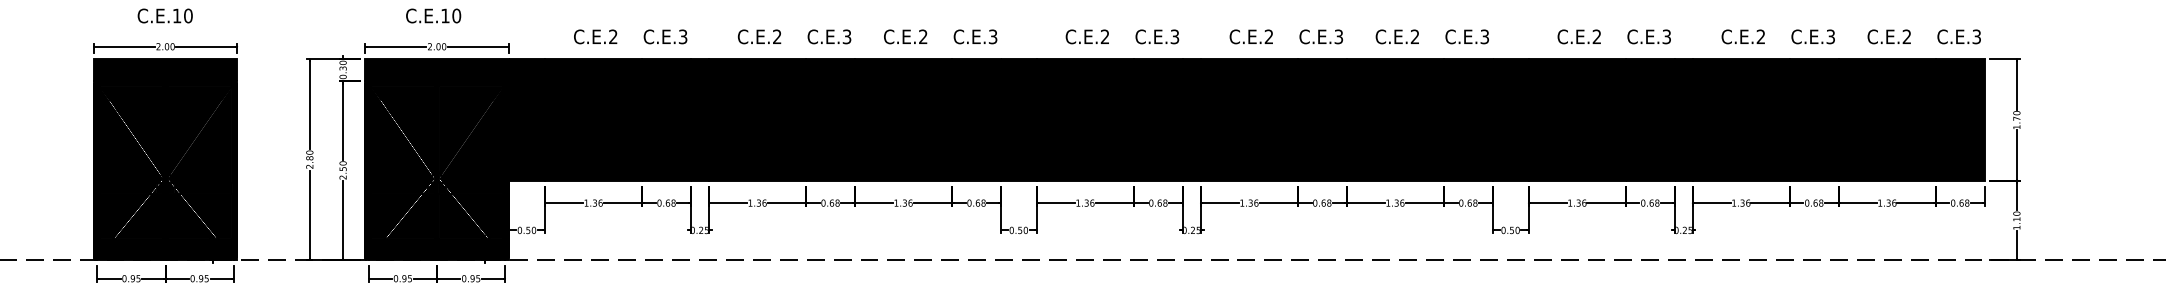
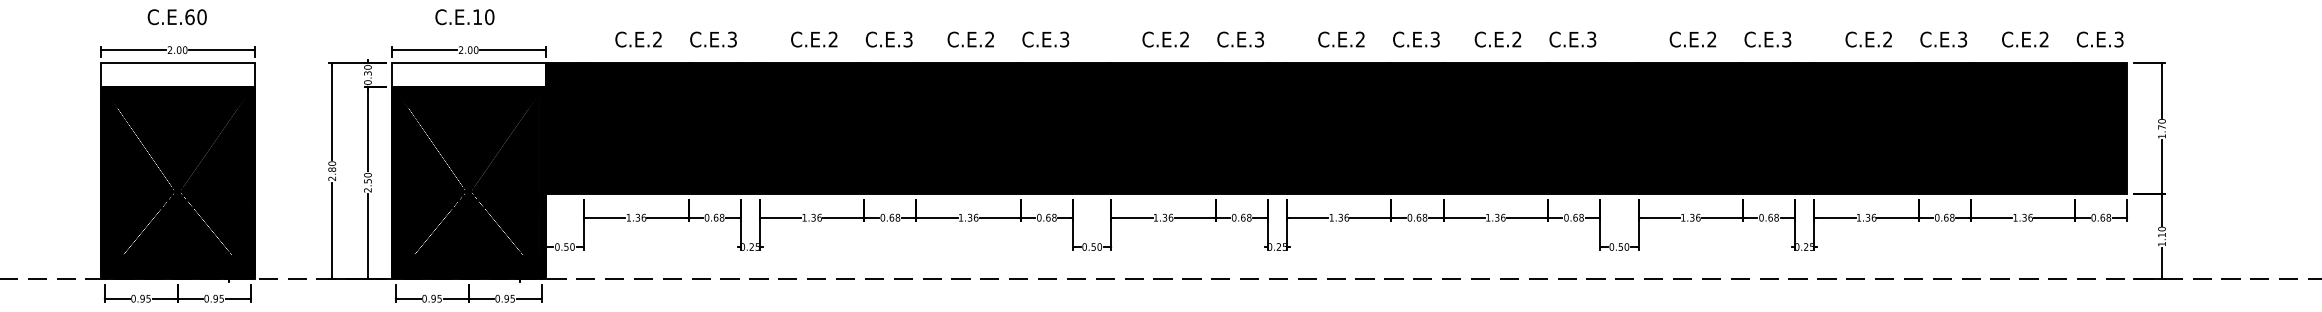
text: (176, 15) -> (189, 16), C.E.10 -> C.E.60
fill: (165, 69) -> (177, 74), removed
fill: (436, 69) -> (468, 74), removed

